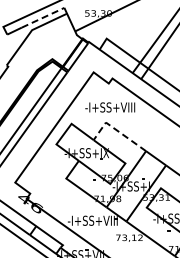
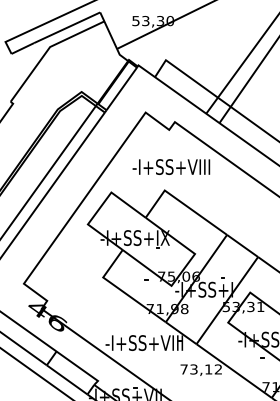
line: (43, 17) -> (67, 27), dashed -> solid
line: (116, 130) -> (181, 202), dashed -> solid

